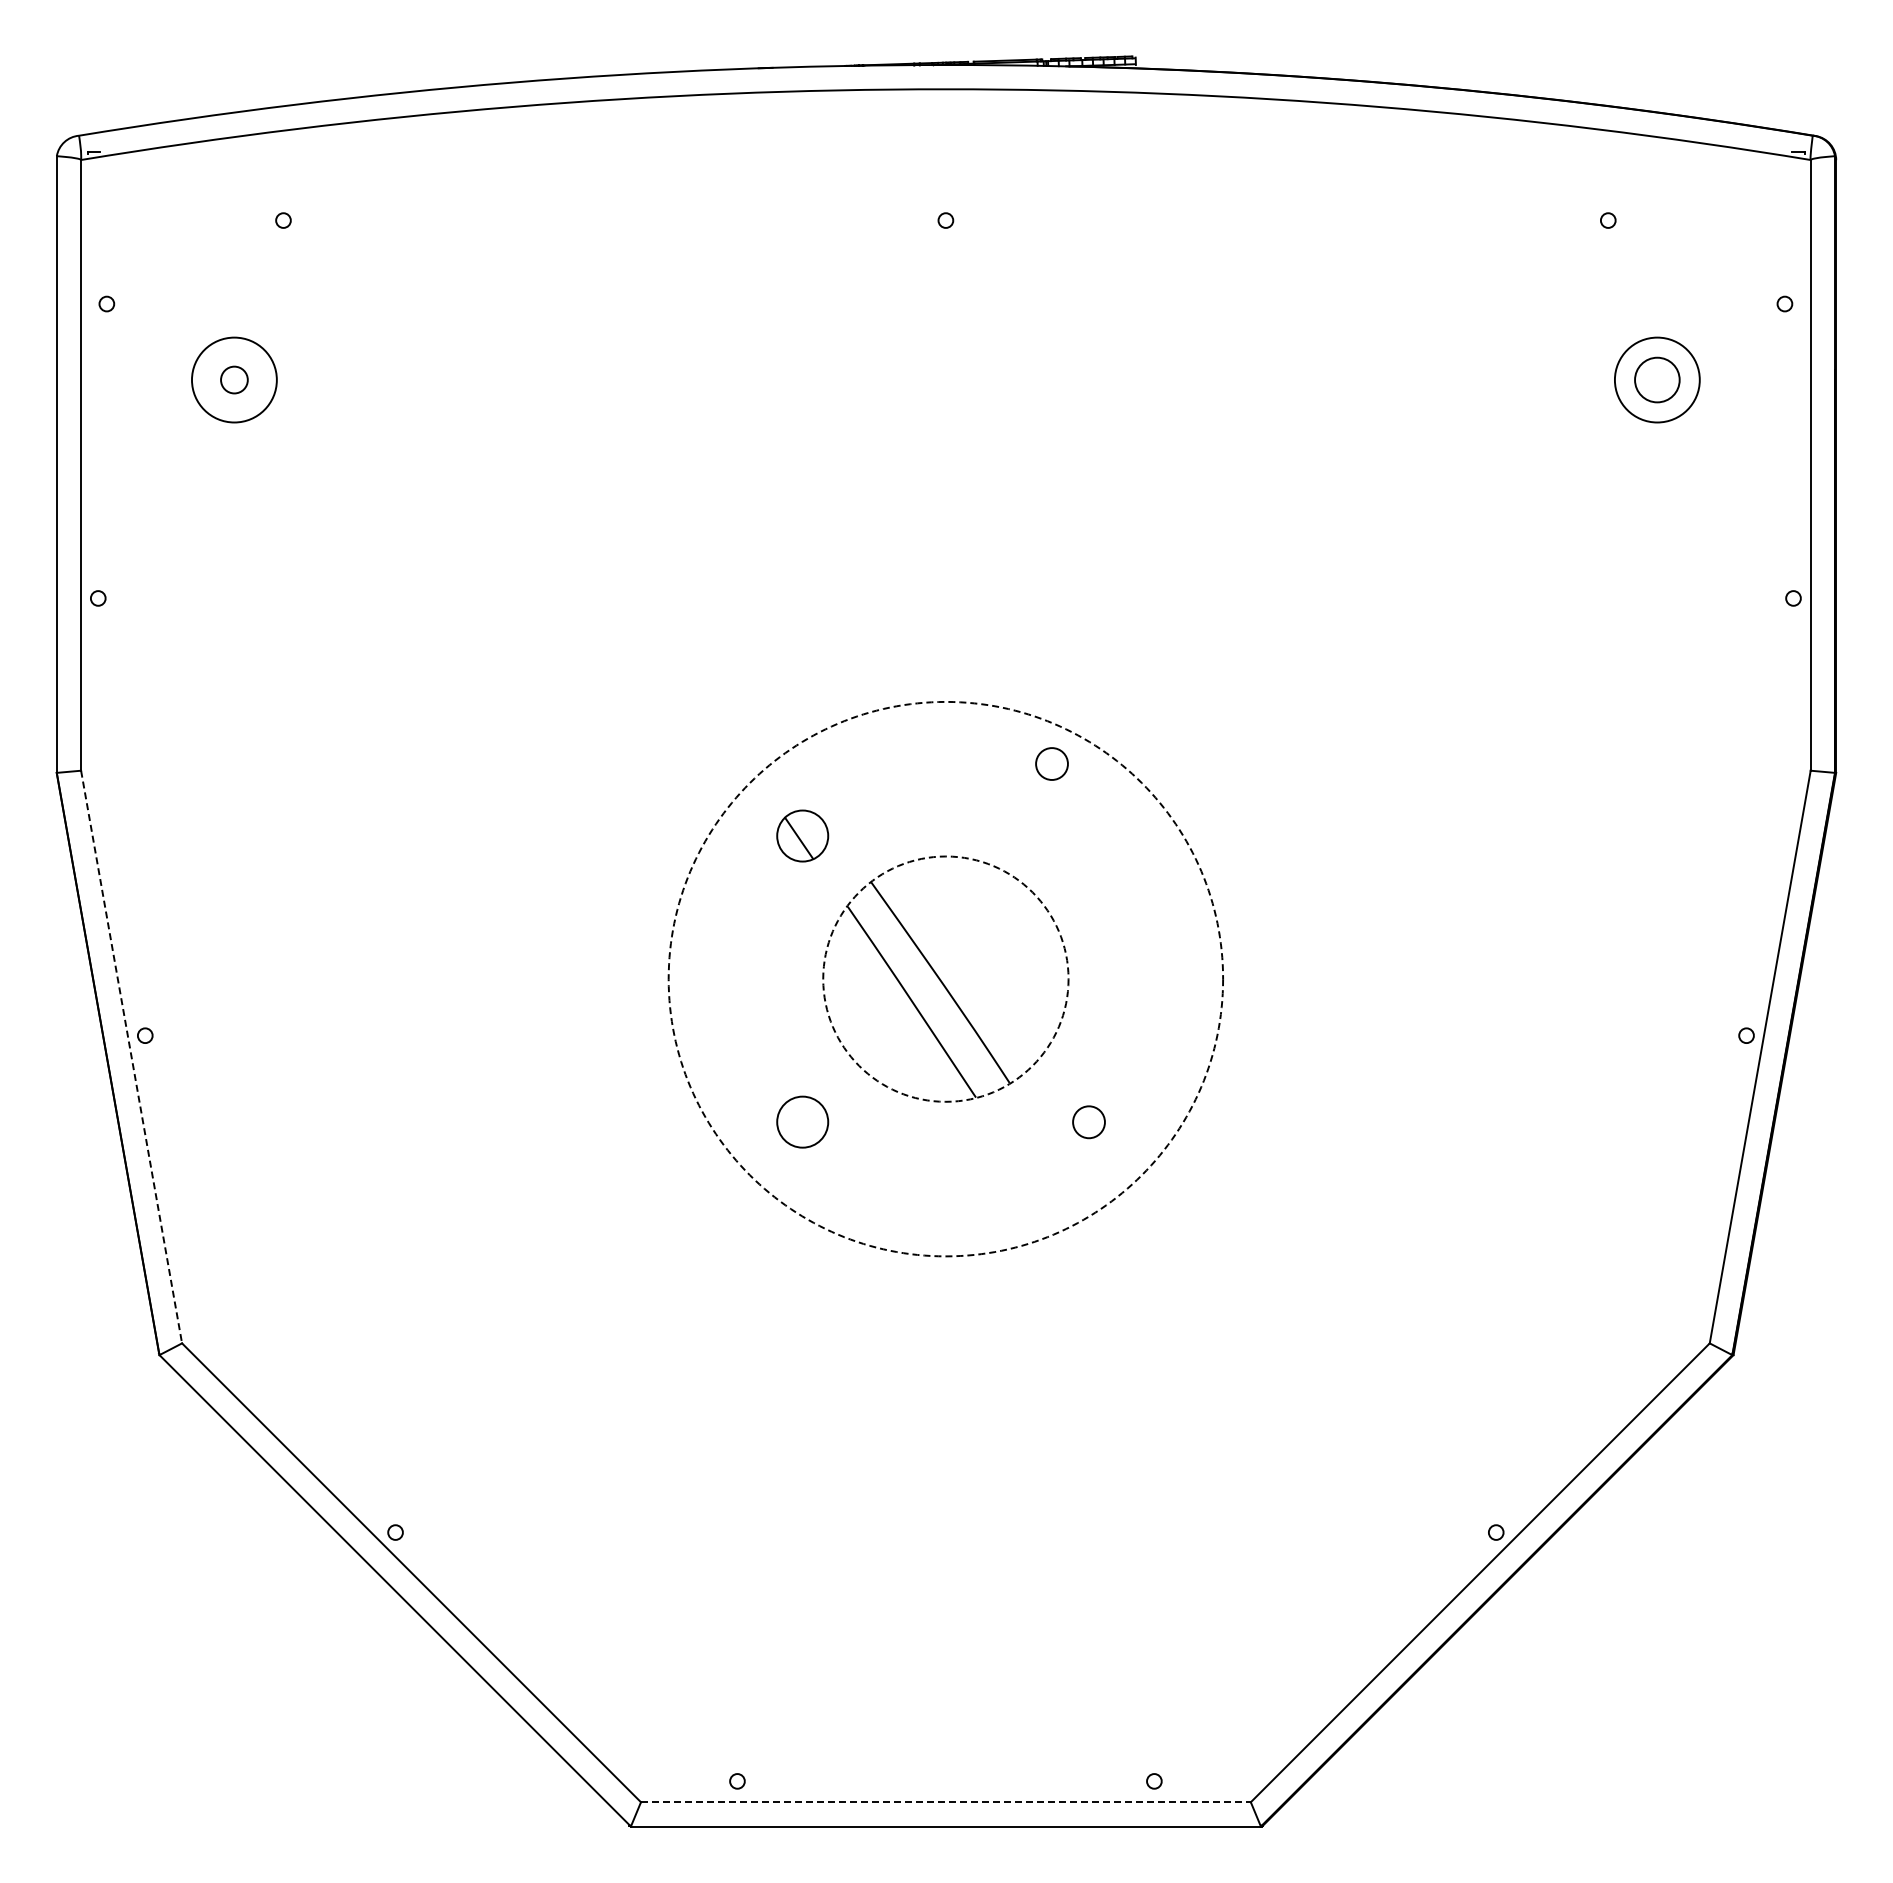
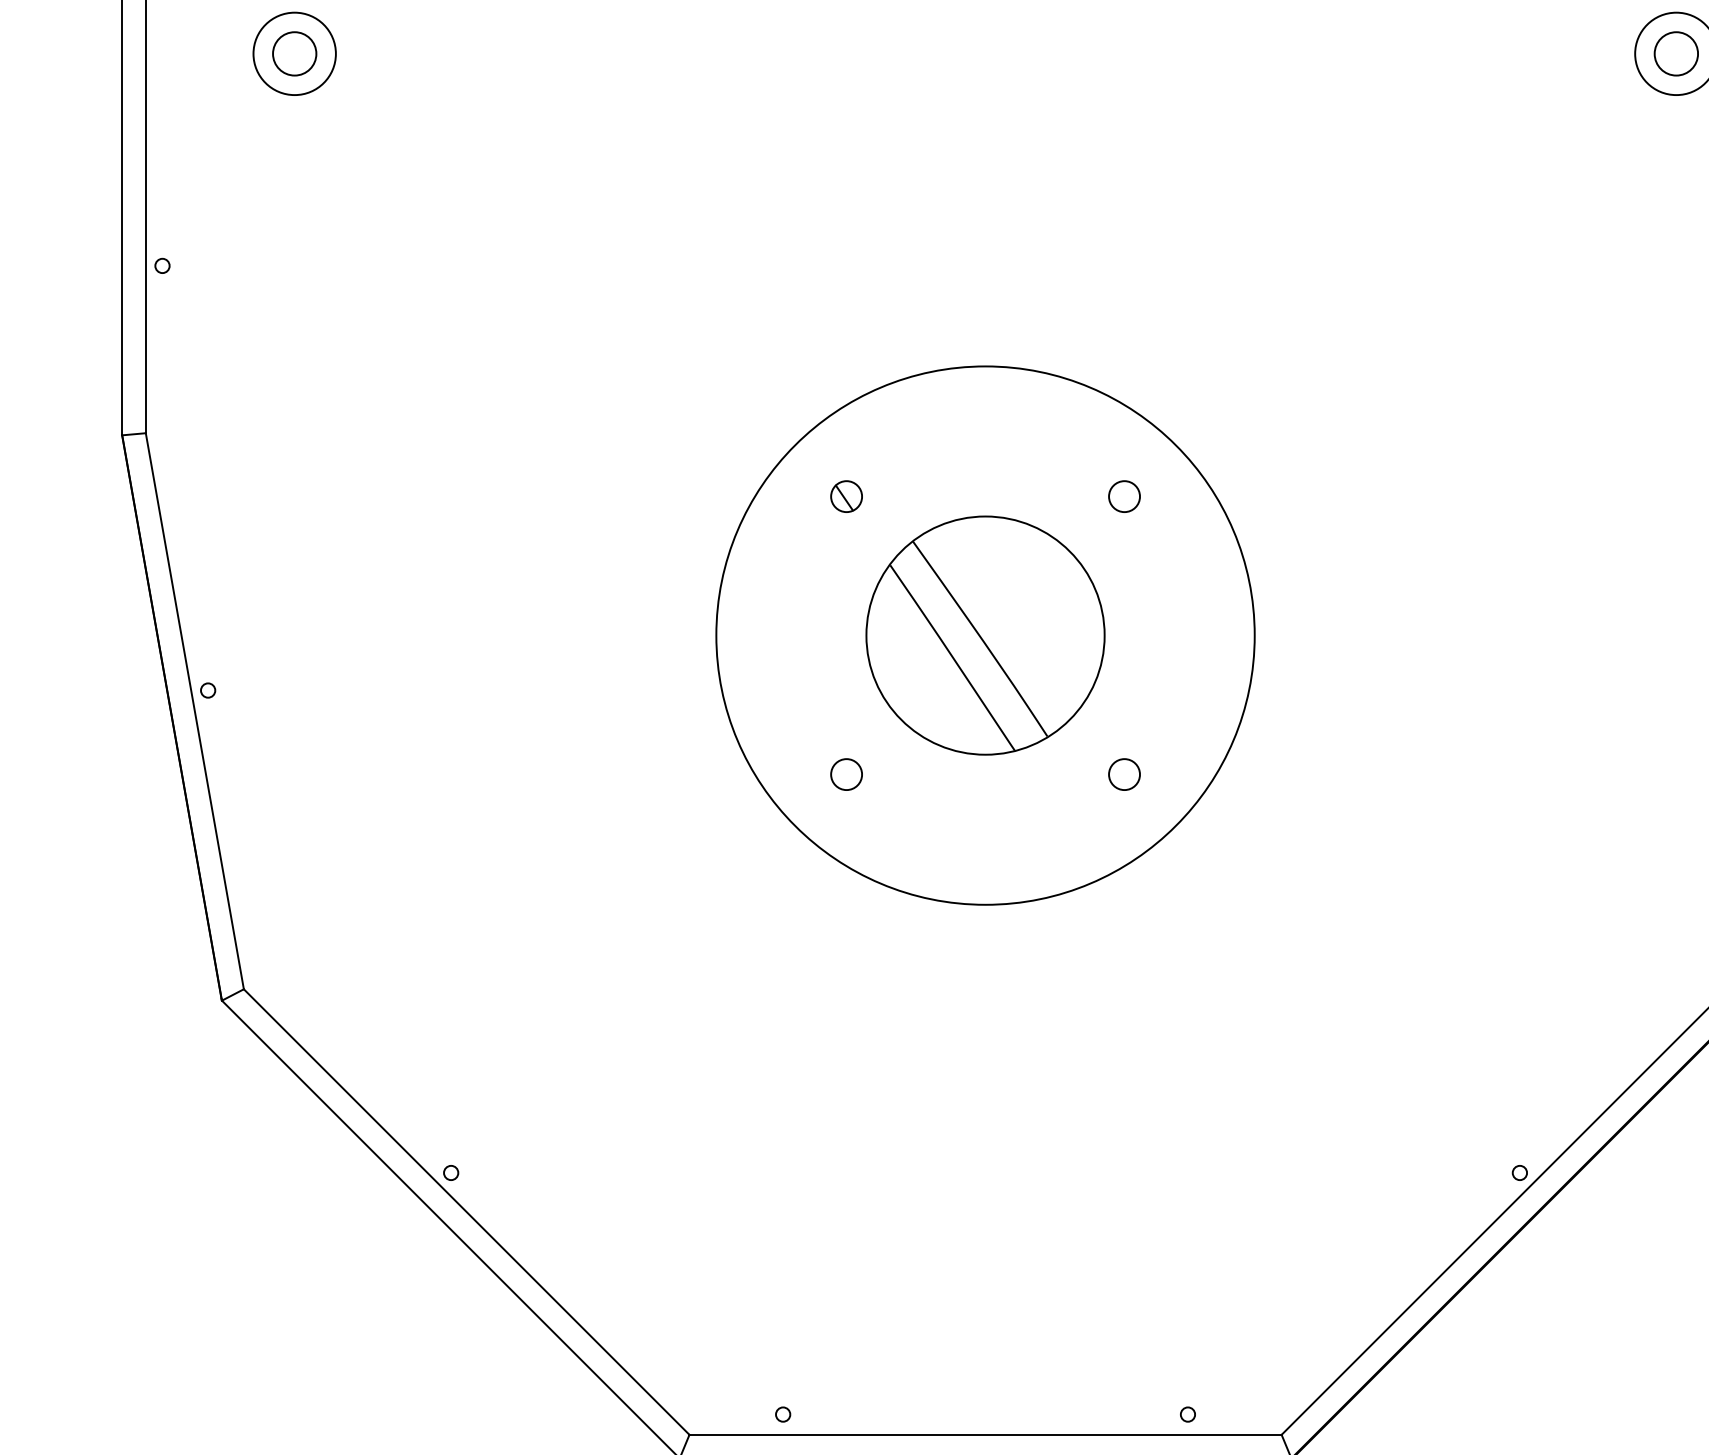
circle: (234, 379) -> (294, 53), size x1.67
circle: (1051, 763) -> (1124, 496), moved
part: (802, 835) -> (846, 496), size x0.62
circle: (945, 978) -> (985, 634), dashed -> solid
circle: (945, 978) -> (985, 634), dashed -> solid
line: (131, 1057) -> (194, 711), dashed -> solid
circle: (802, 1122) -> (846, 774), size x0.62
line: (945, 1802) -> (985, 1435), dashed -> solid

